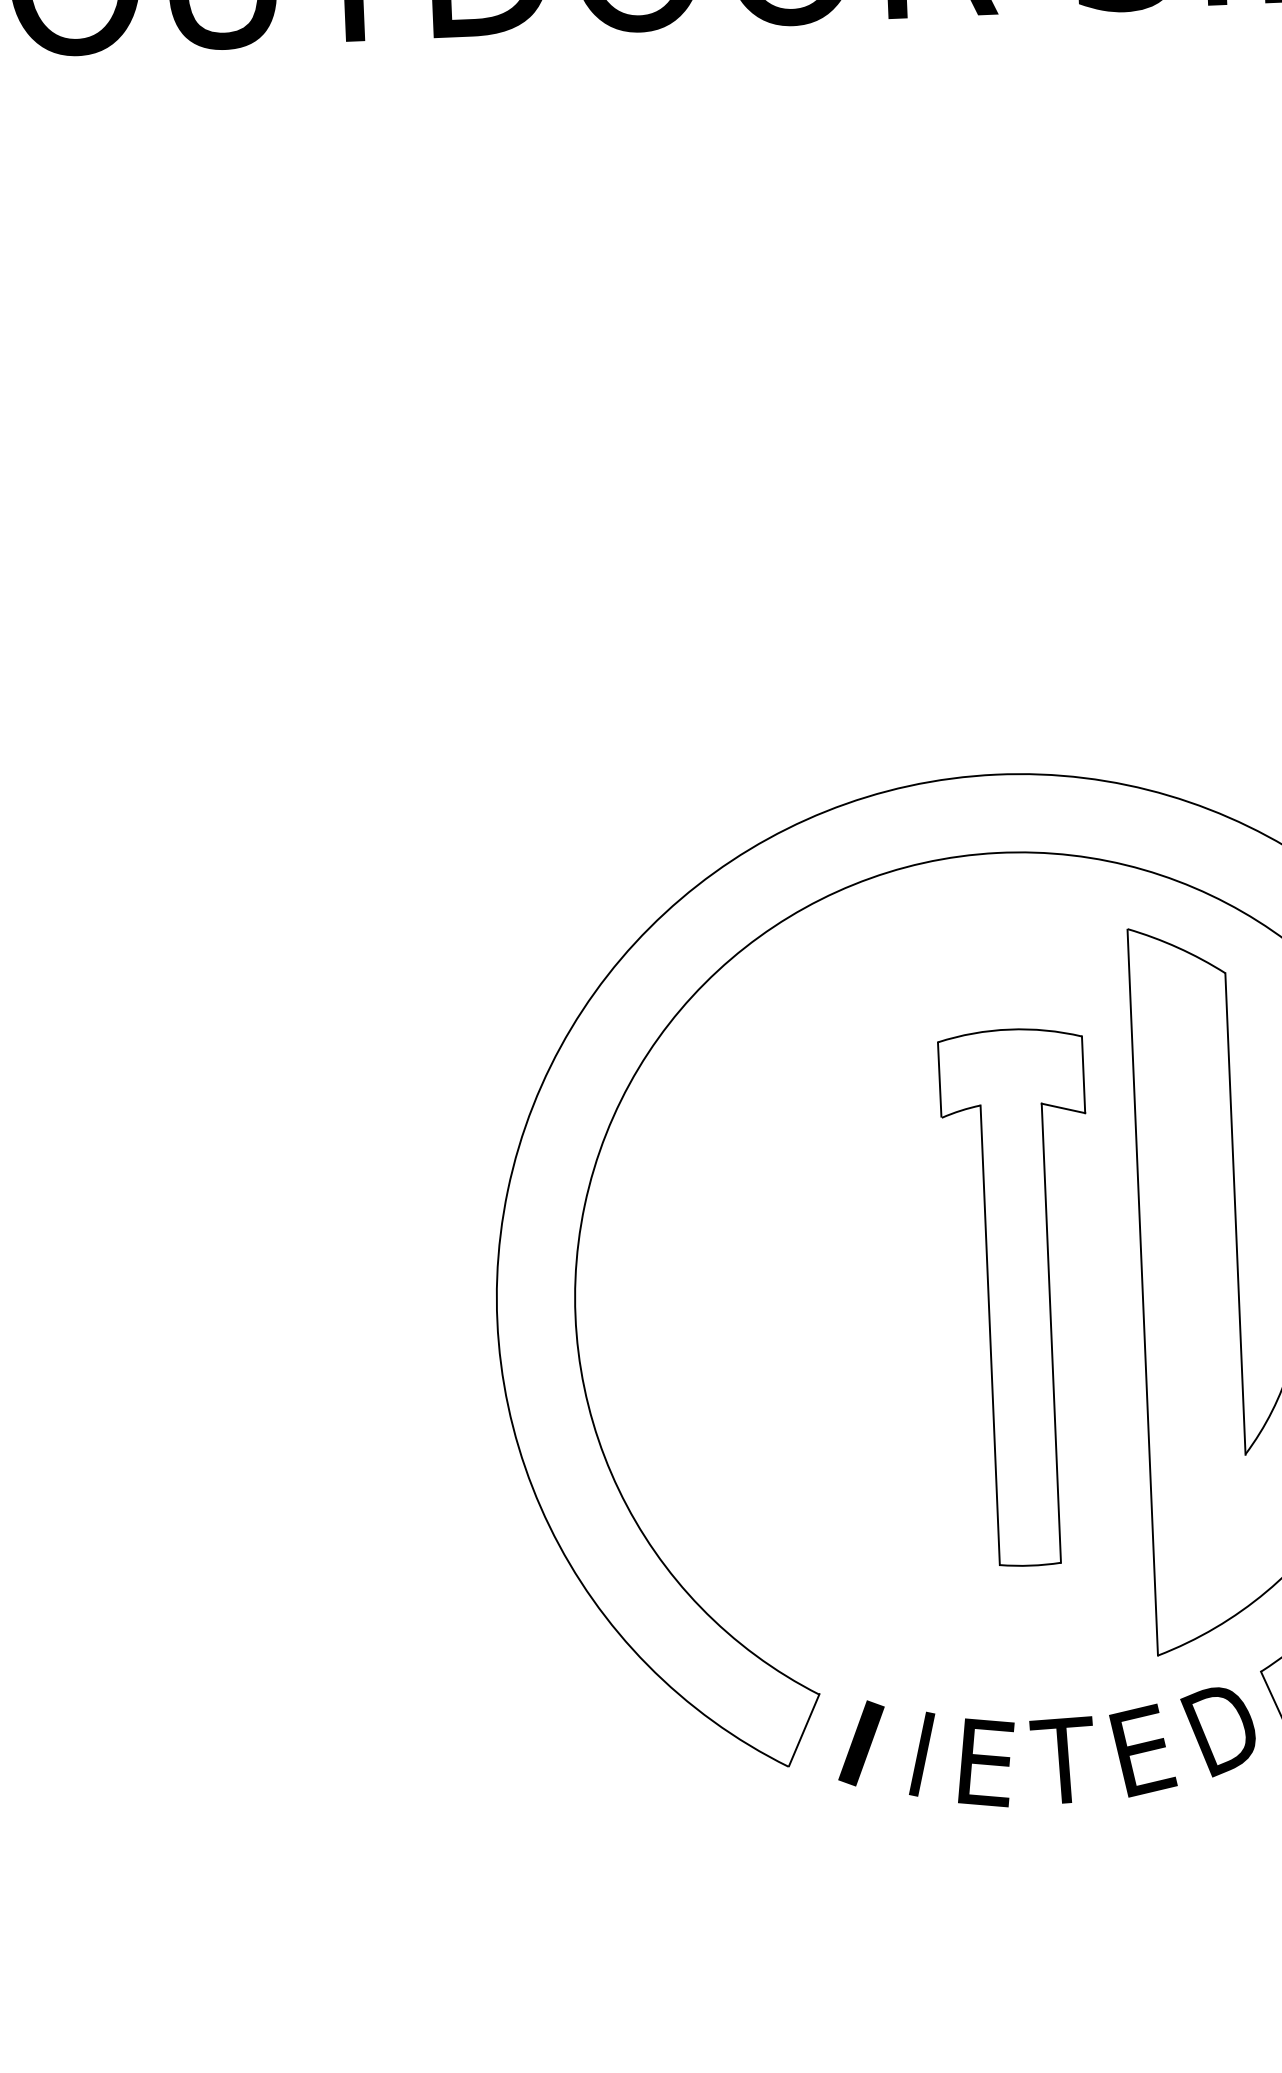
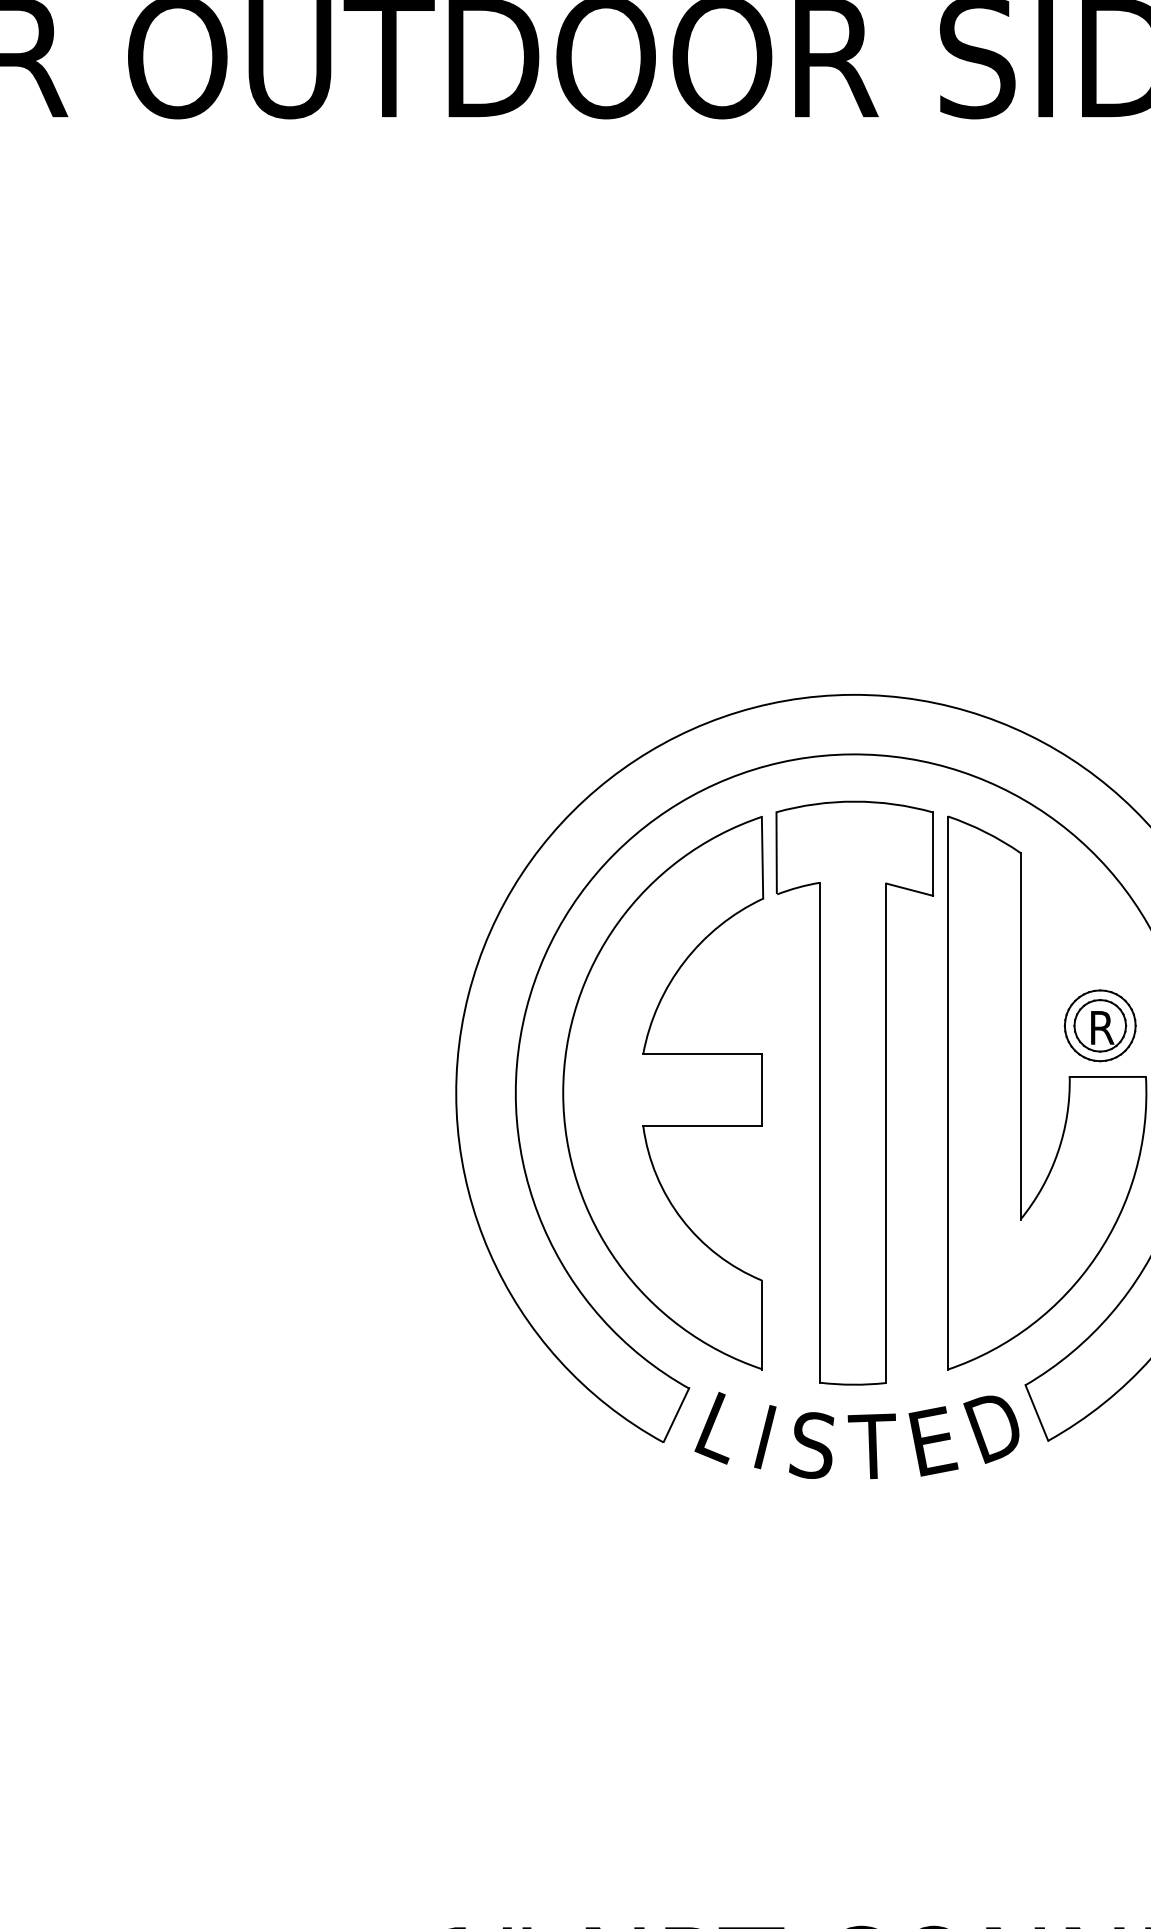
part: (1020, 1296) -> (854, 1092), size x1.43
part: (769, 1308) -> (663, 1093), added
text: (857, 1745) -> (716, 1428), I -> L
text: (984, 1762) -> (812, 1445), E -> S

